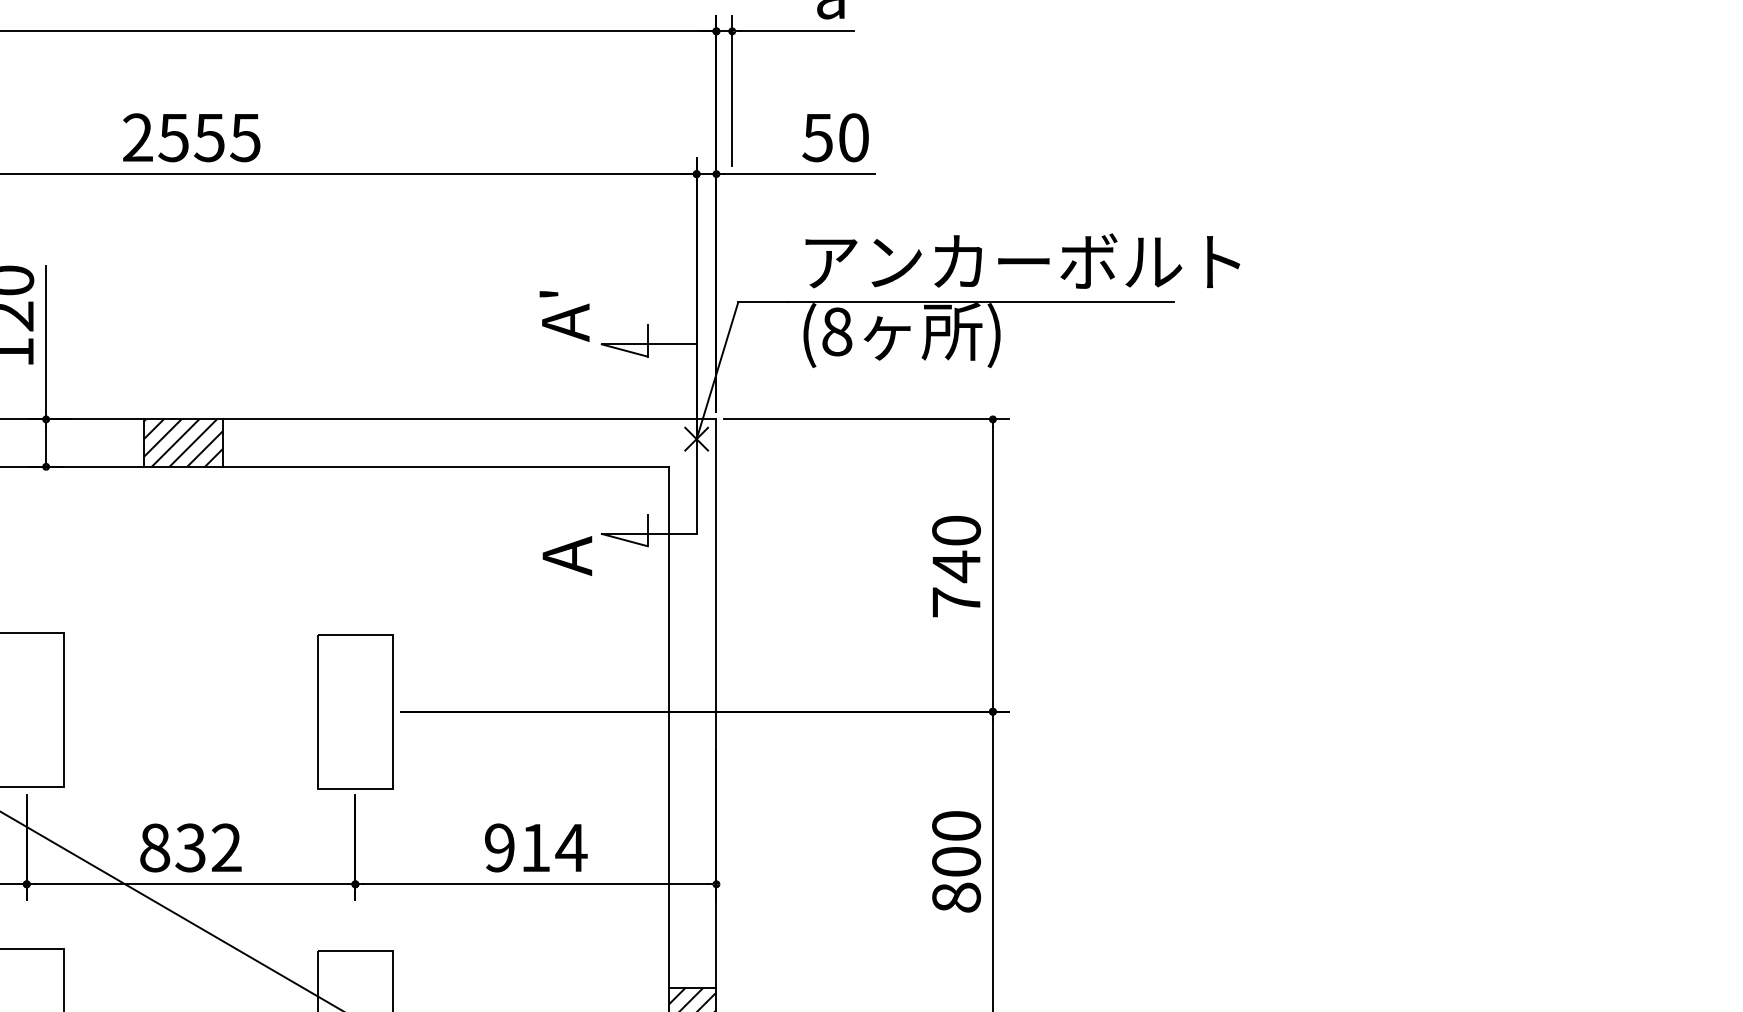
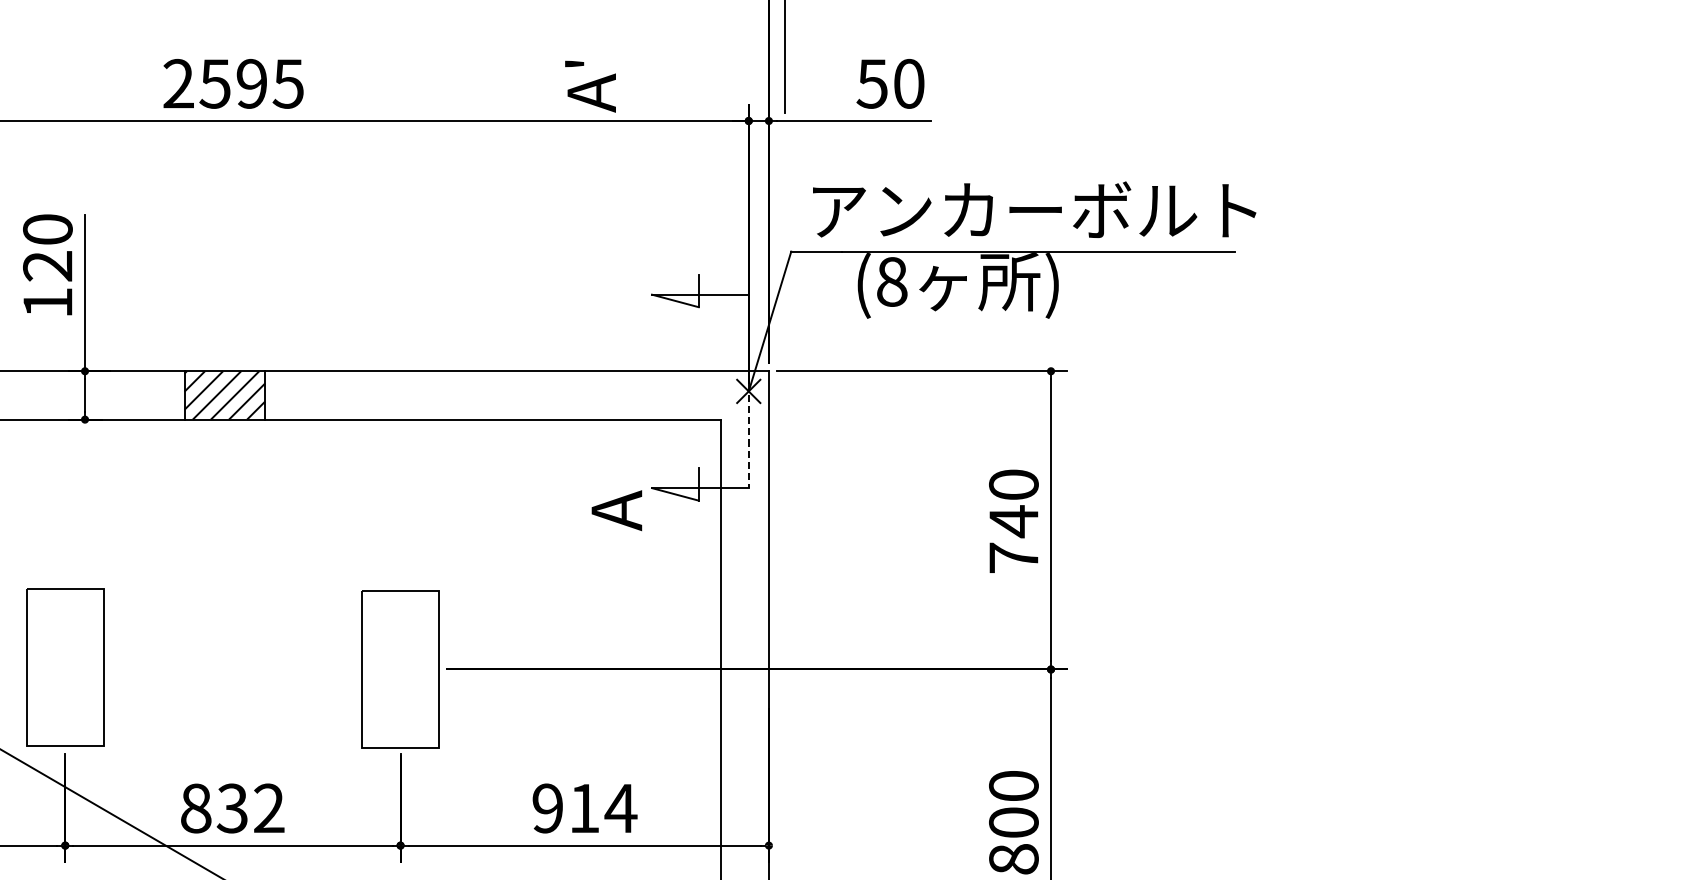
text: (209, 137) -> (251, 83), 2555 -> 2595
text: (1022, 260) -> (1034, 209), moved
text: (564, 316) -> (590, 86), moved
line: (696, 483) -> (748, 436), solid -> dashed

